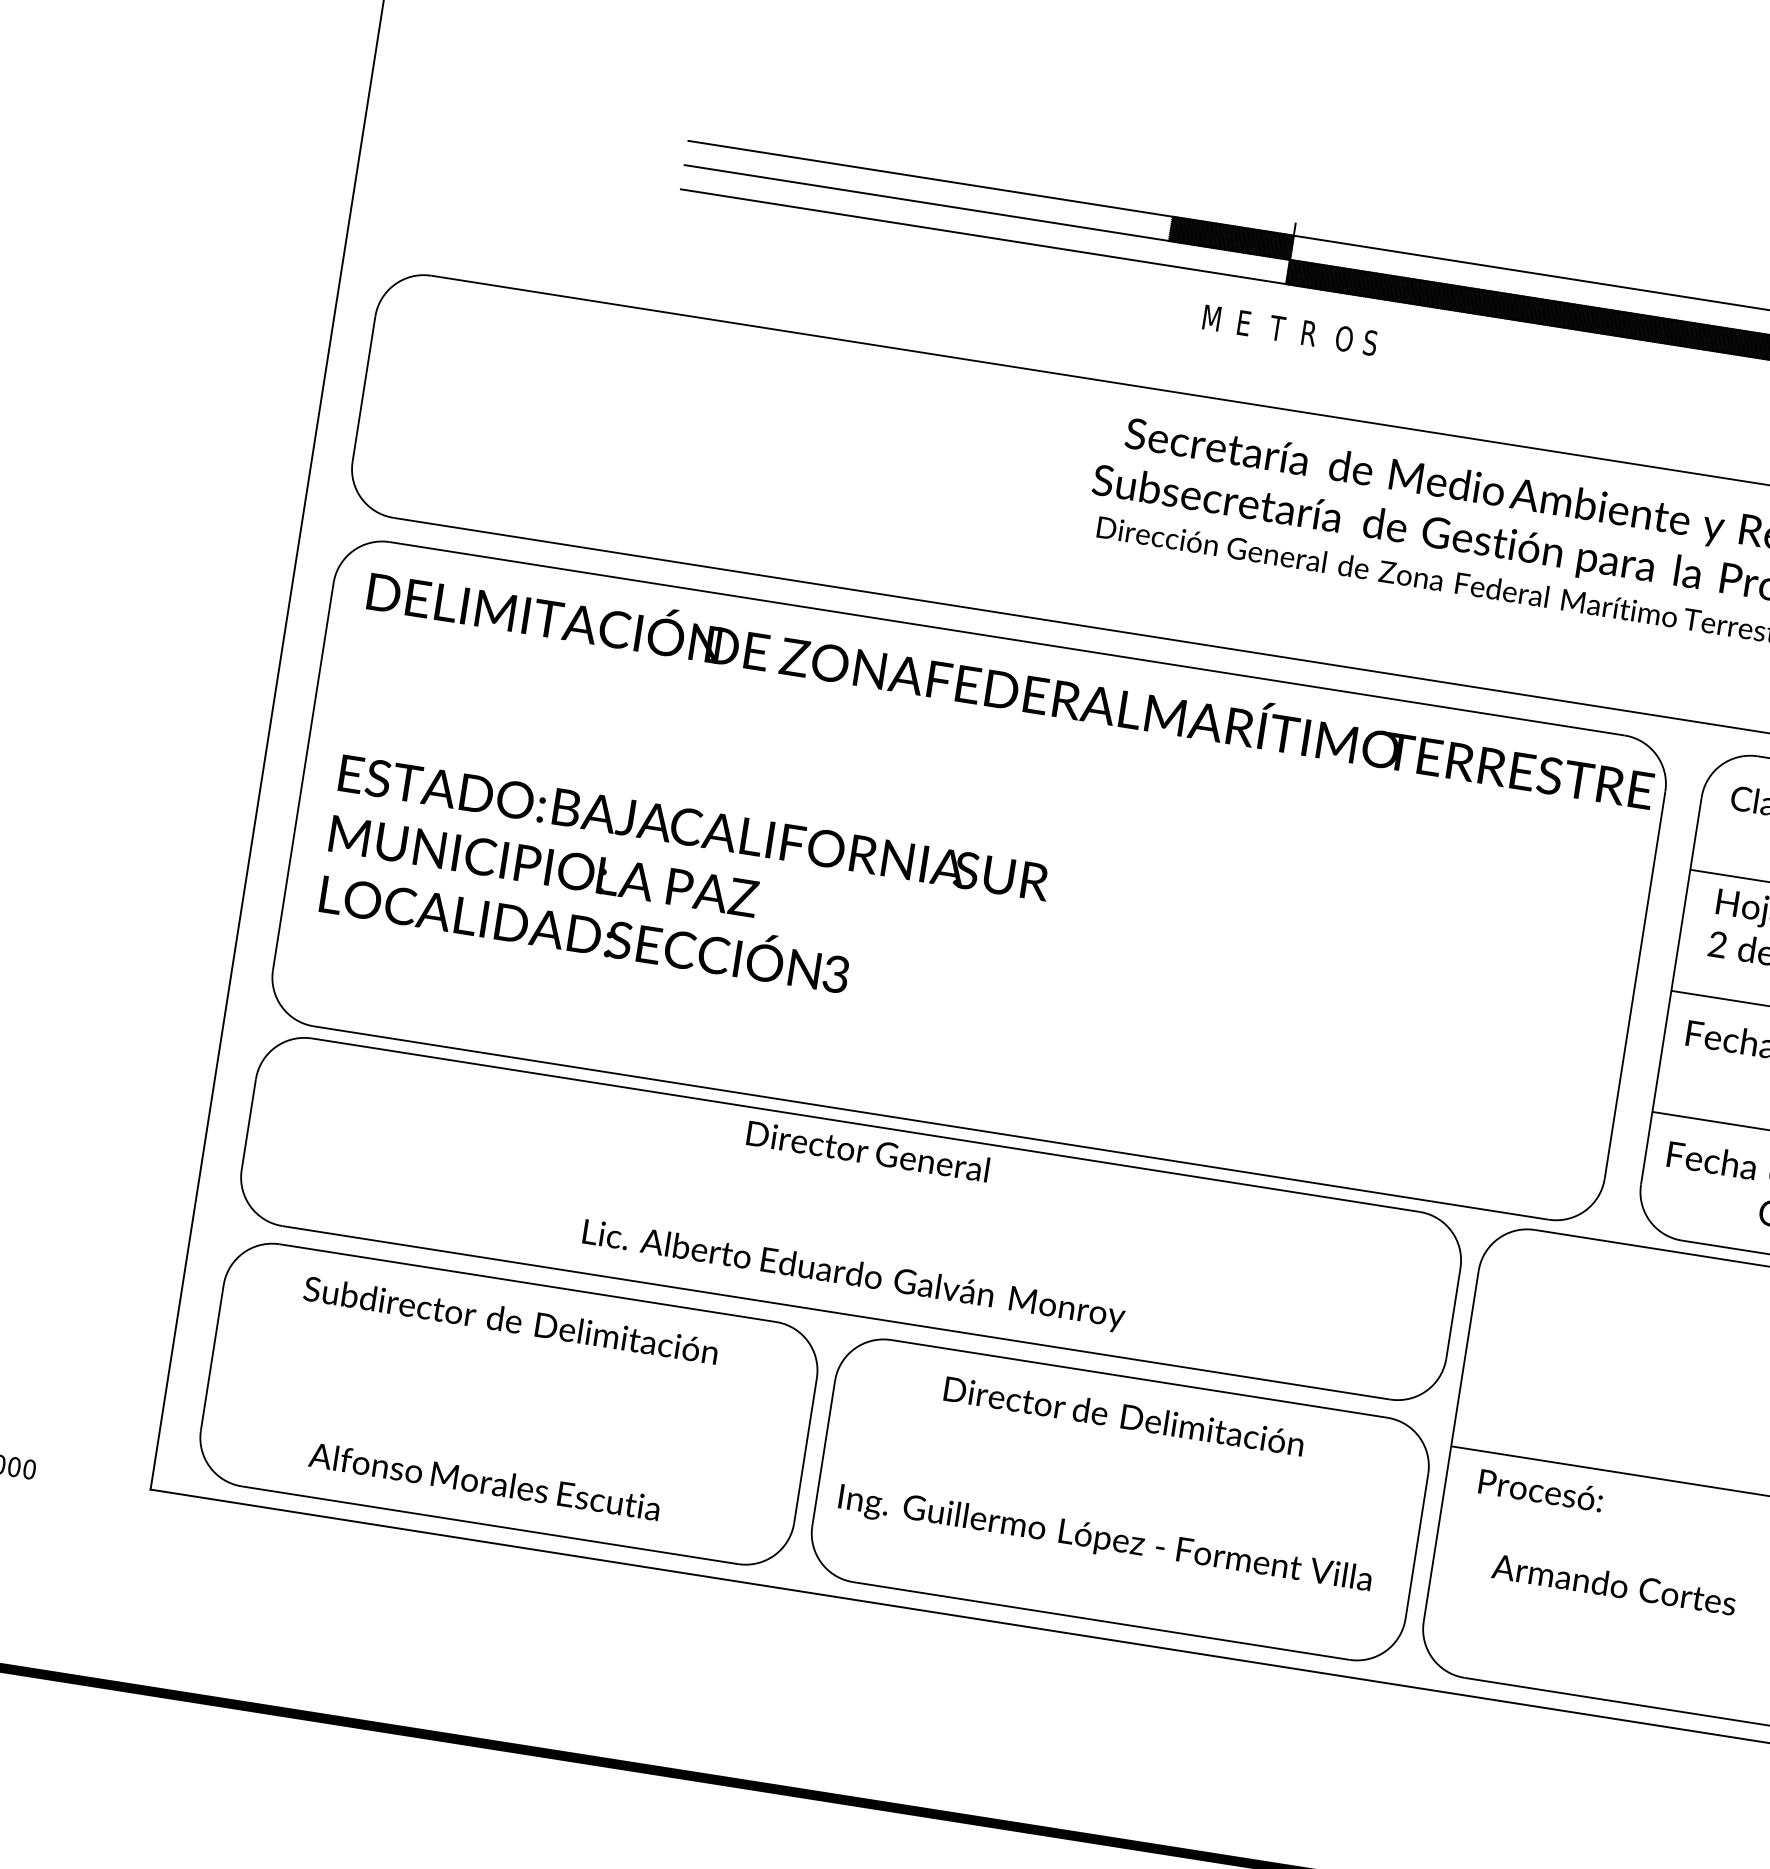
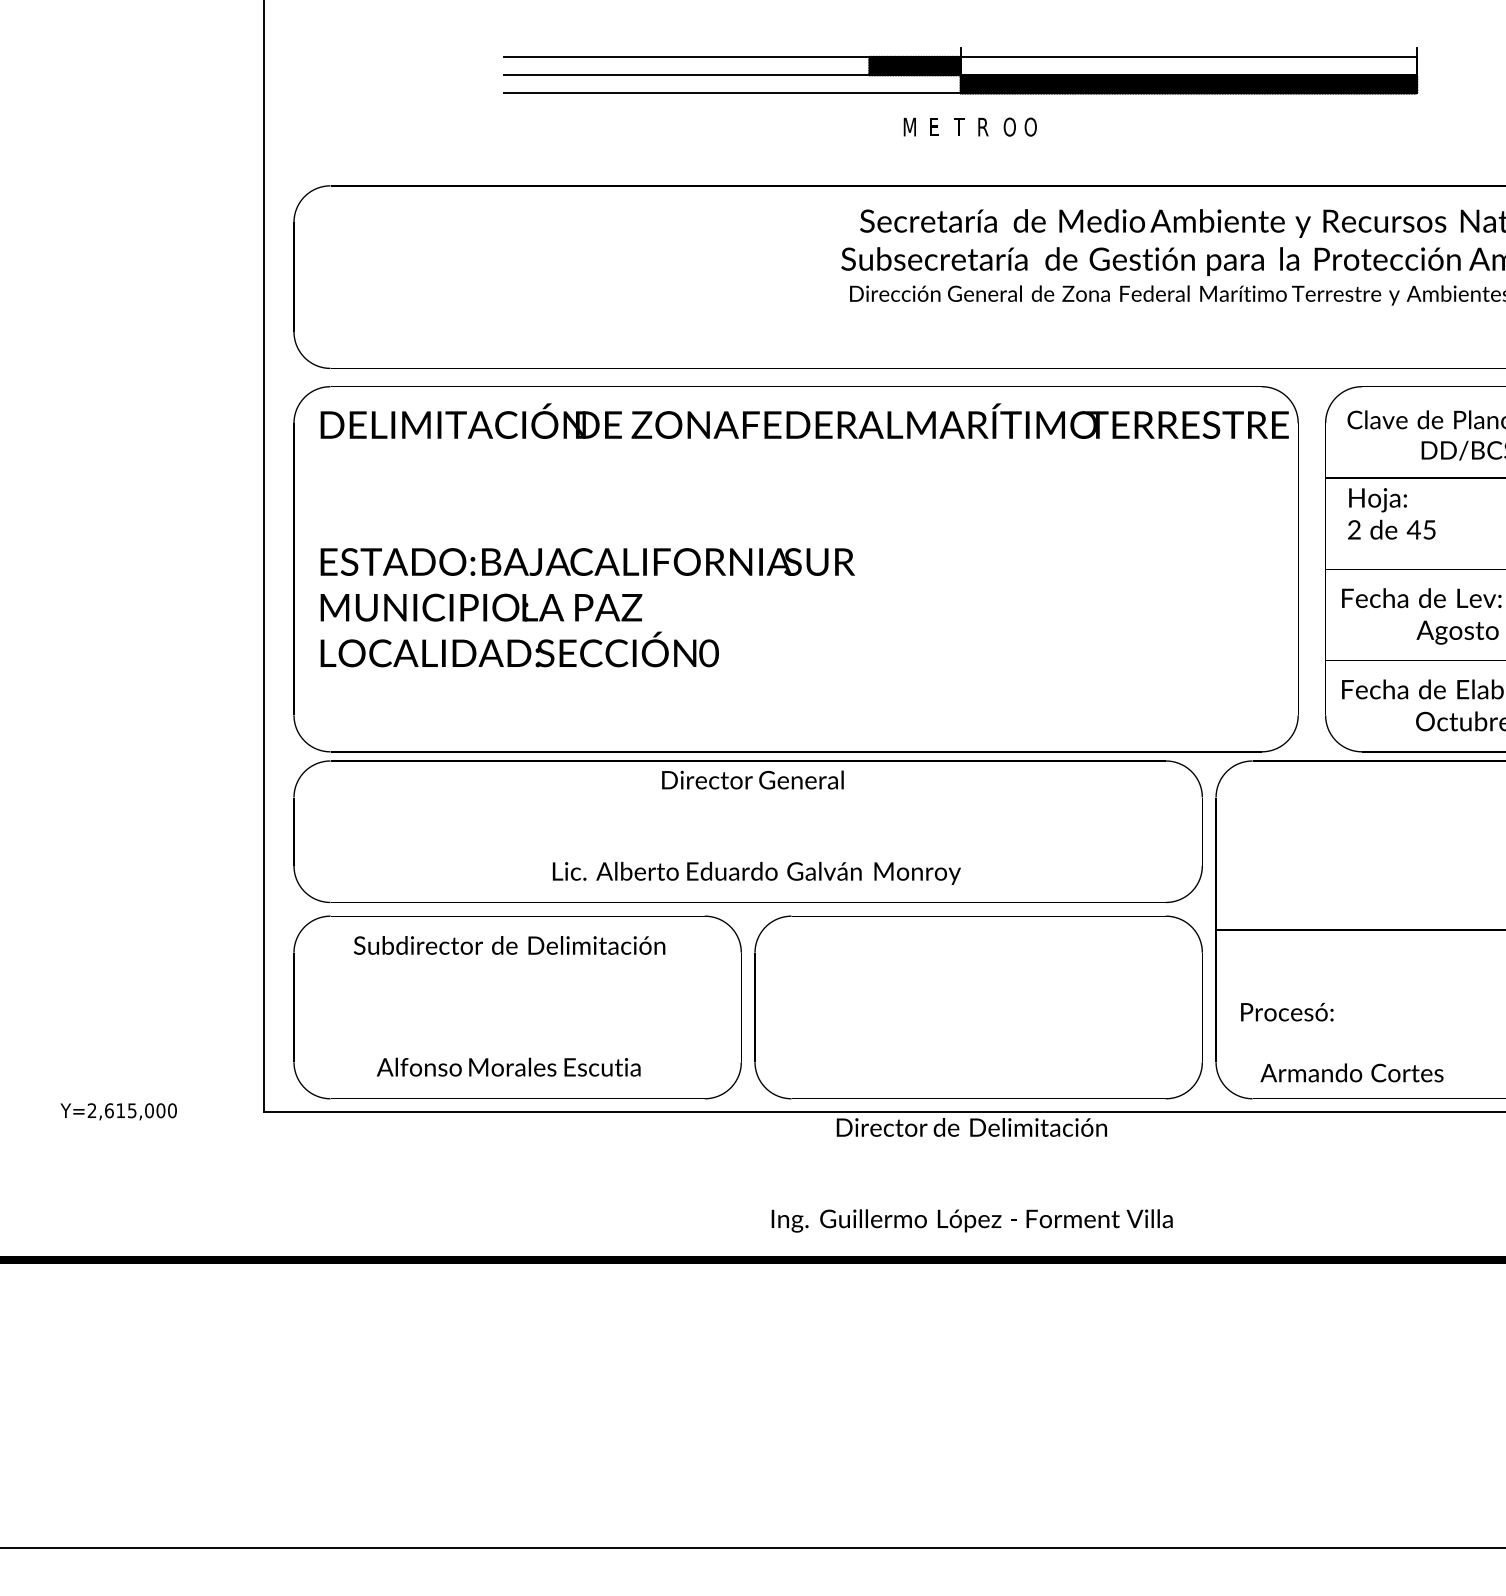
text: (1371, 342) -> (1030, 126), S -> O
text: (835, 974) -> (708, 653), 3 -> 0
text: (1113, 1479) -> (971, 1175), moved
text: (1607, 1542) -> (1342, 1042), moved

